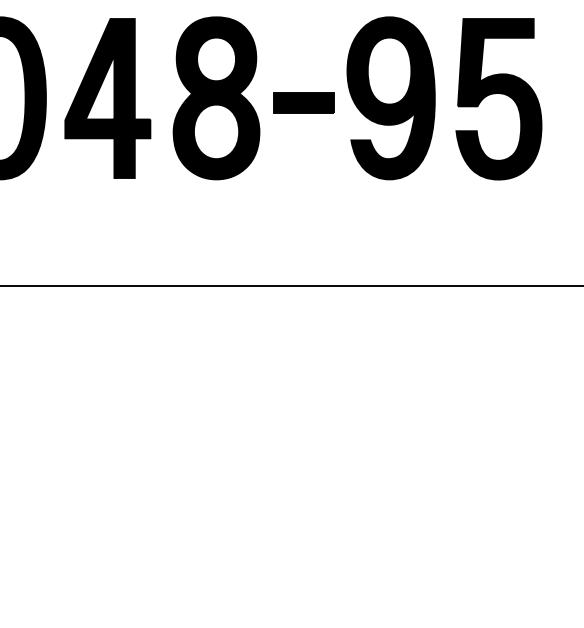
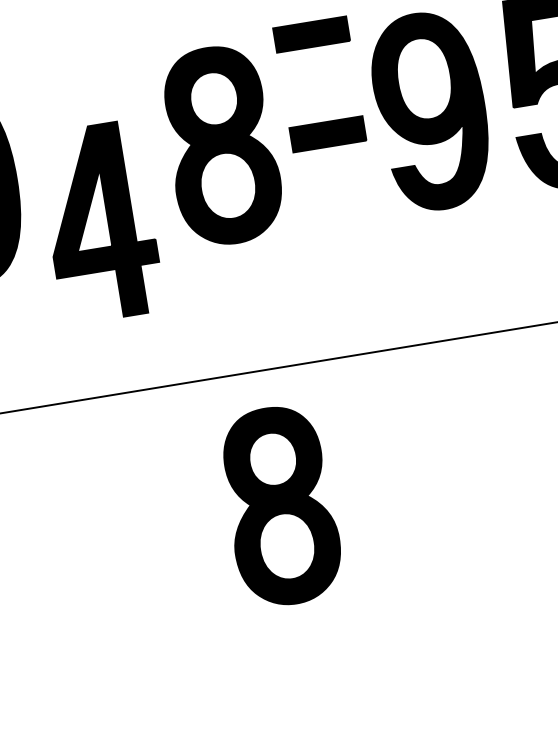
part: (303, 19) -> (310, 33), added
part: (107, 98) -> (99, 222), moved
part: (216, 398) -> (280, 506), added

